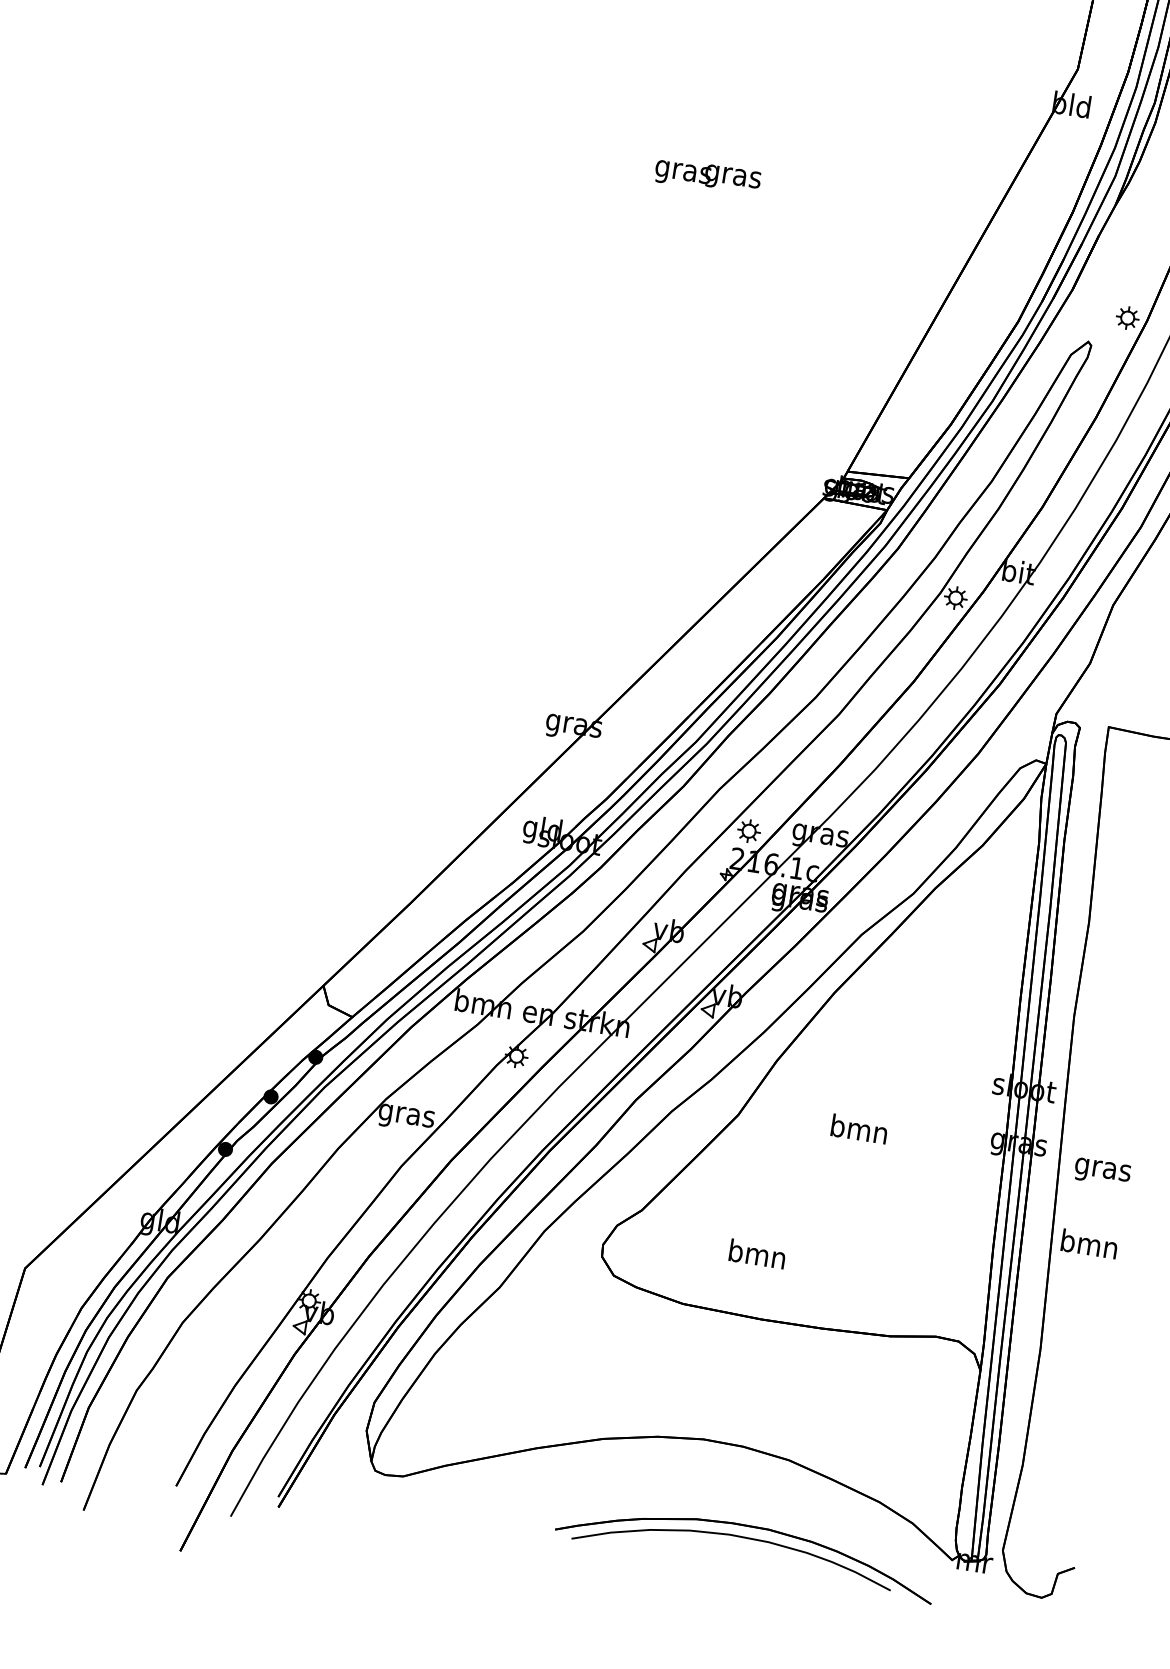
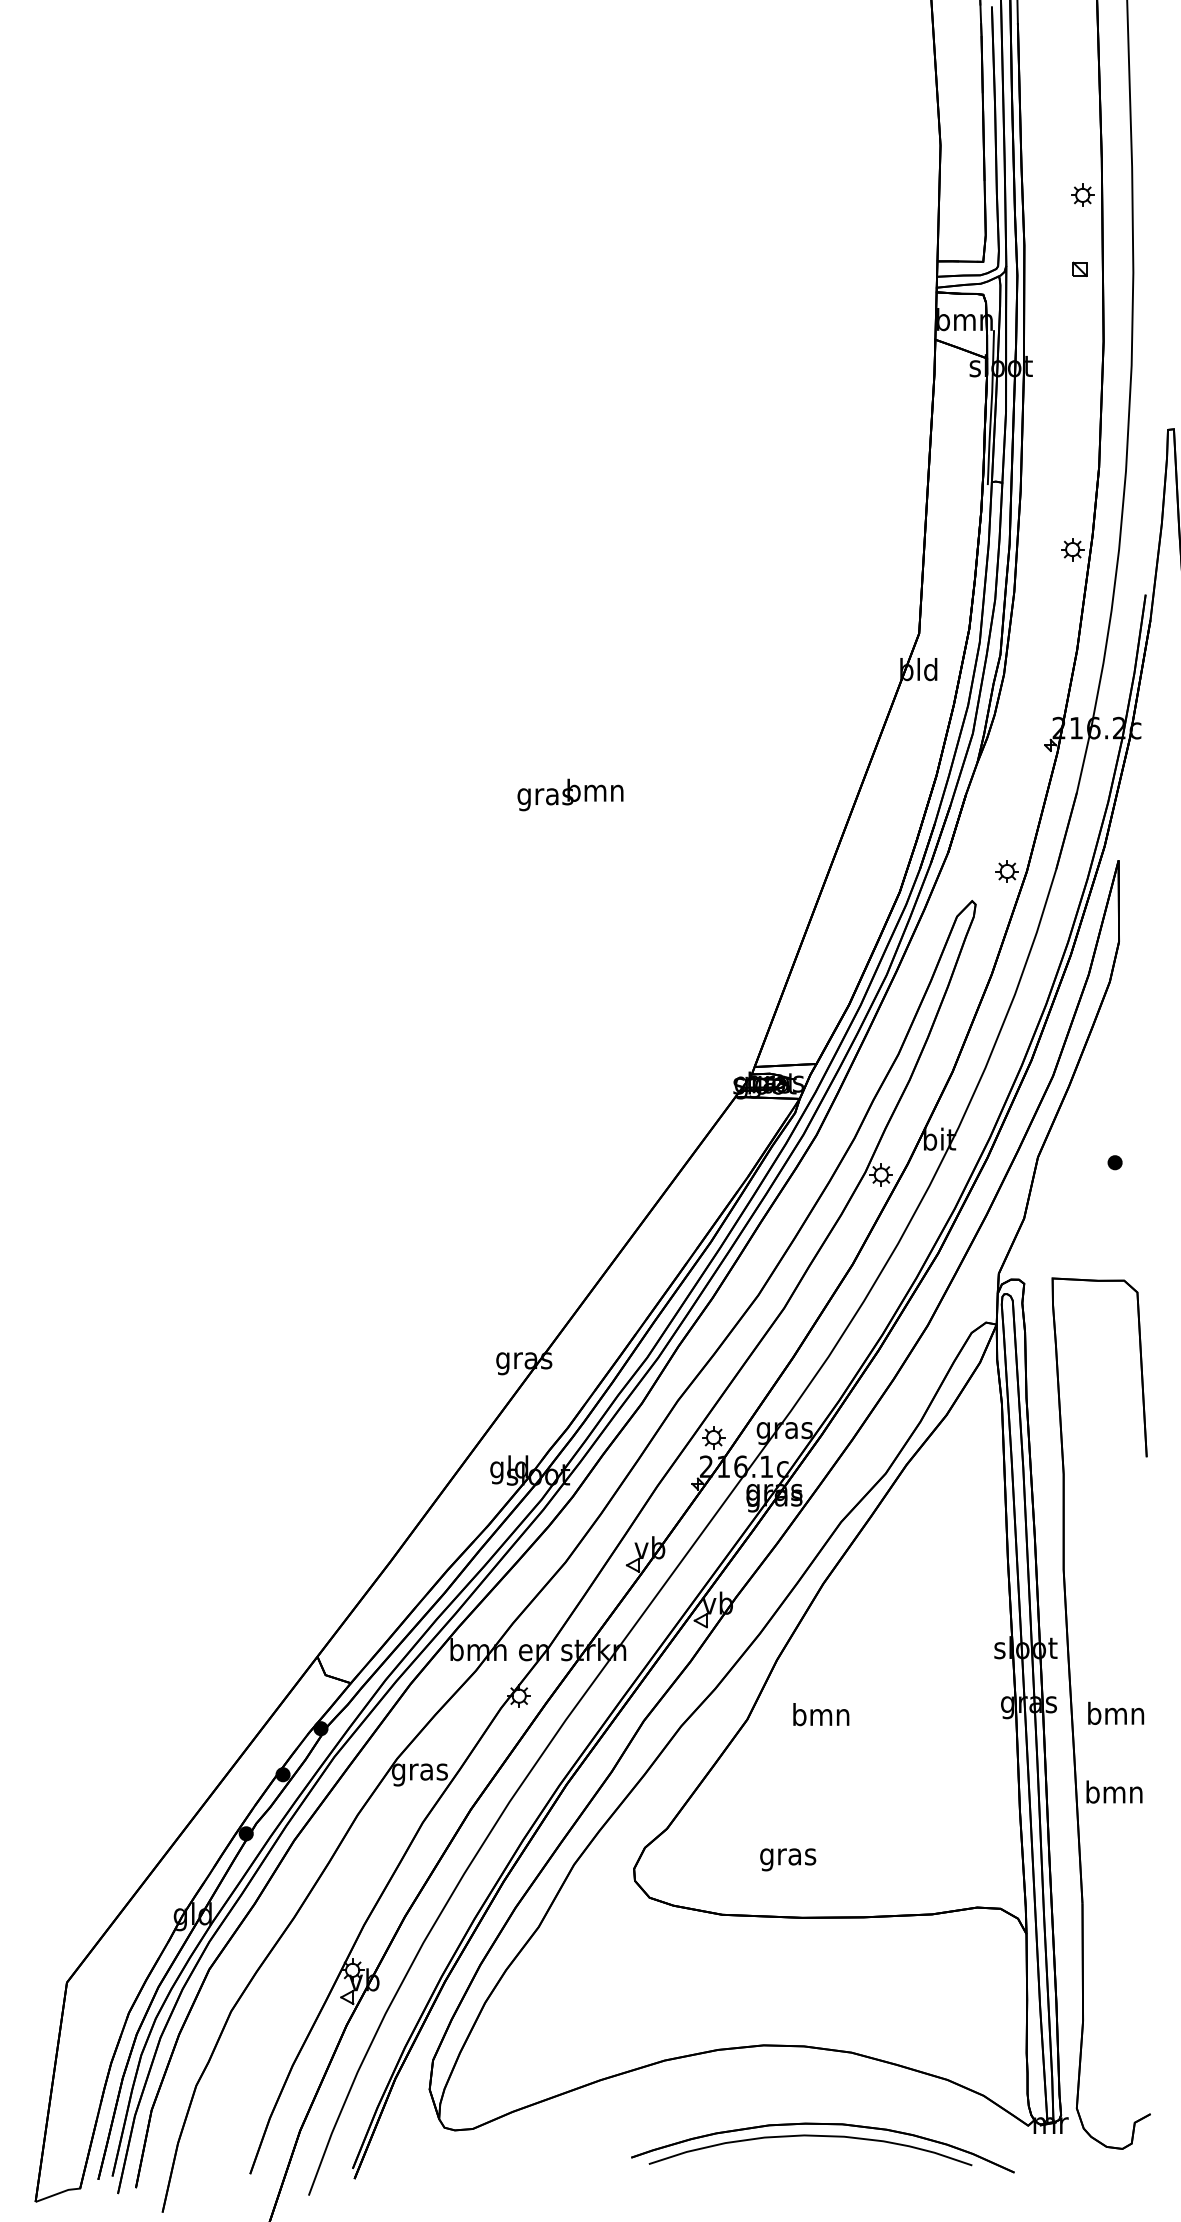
text: (733, 175) -> (595, 792), gras -> bmn
text: (859, 1129) -> (821, 1714), moved
text: (1103, 1168) -> (1116, 1715), gras -> bmn
text: (757, 1256) -> (788, 1856), bmn -> gras

